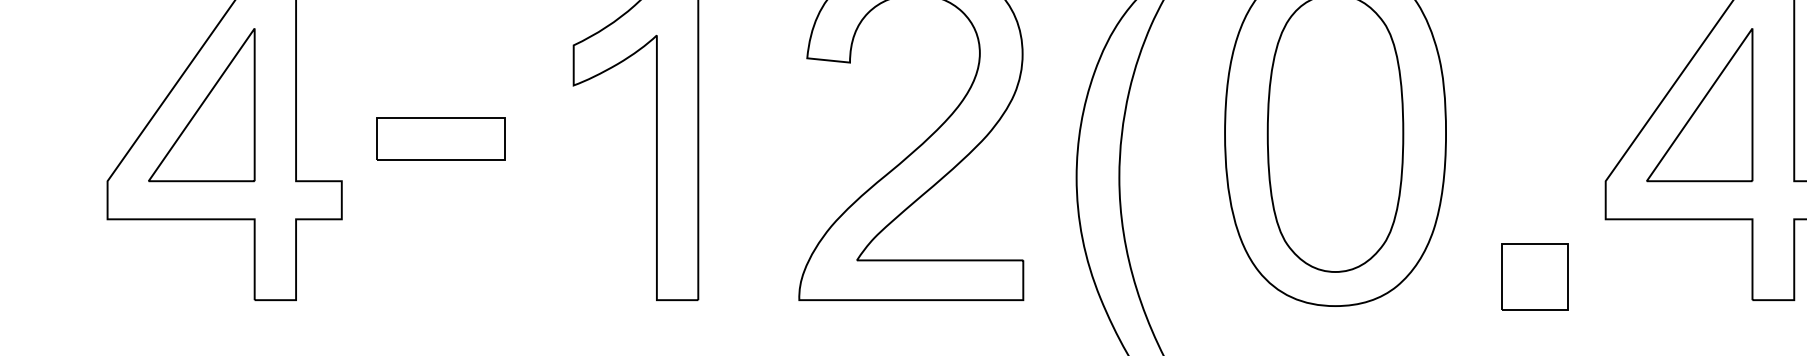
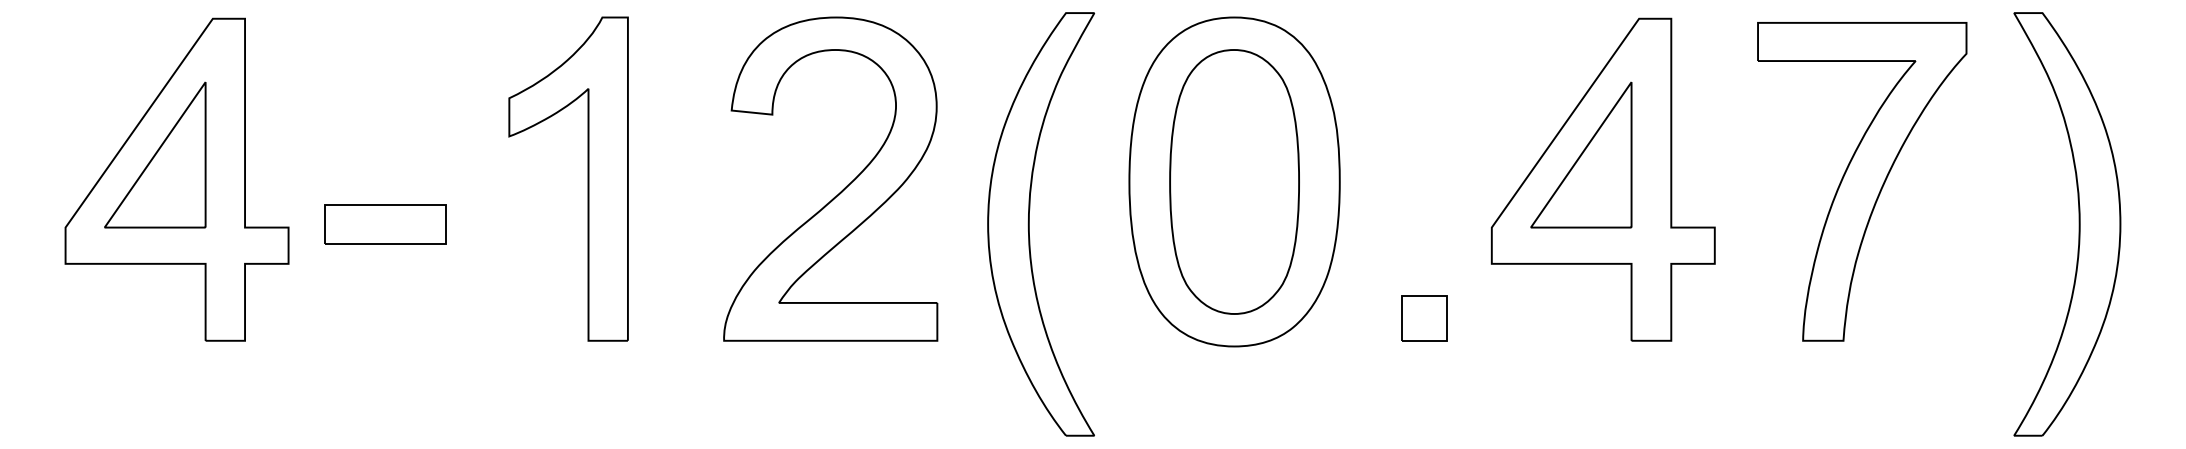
part: (441, 139) -> (385, 224), moved
part: (1535, 276) -> (1424, 318), size x0.71

